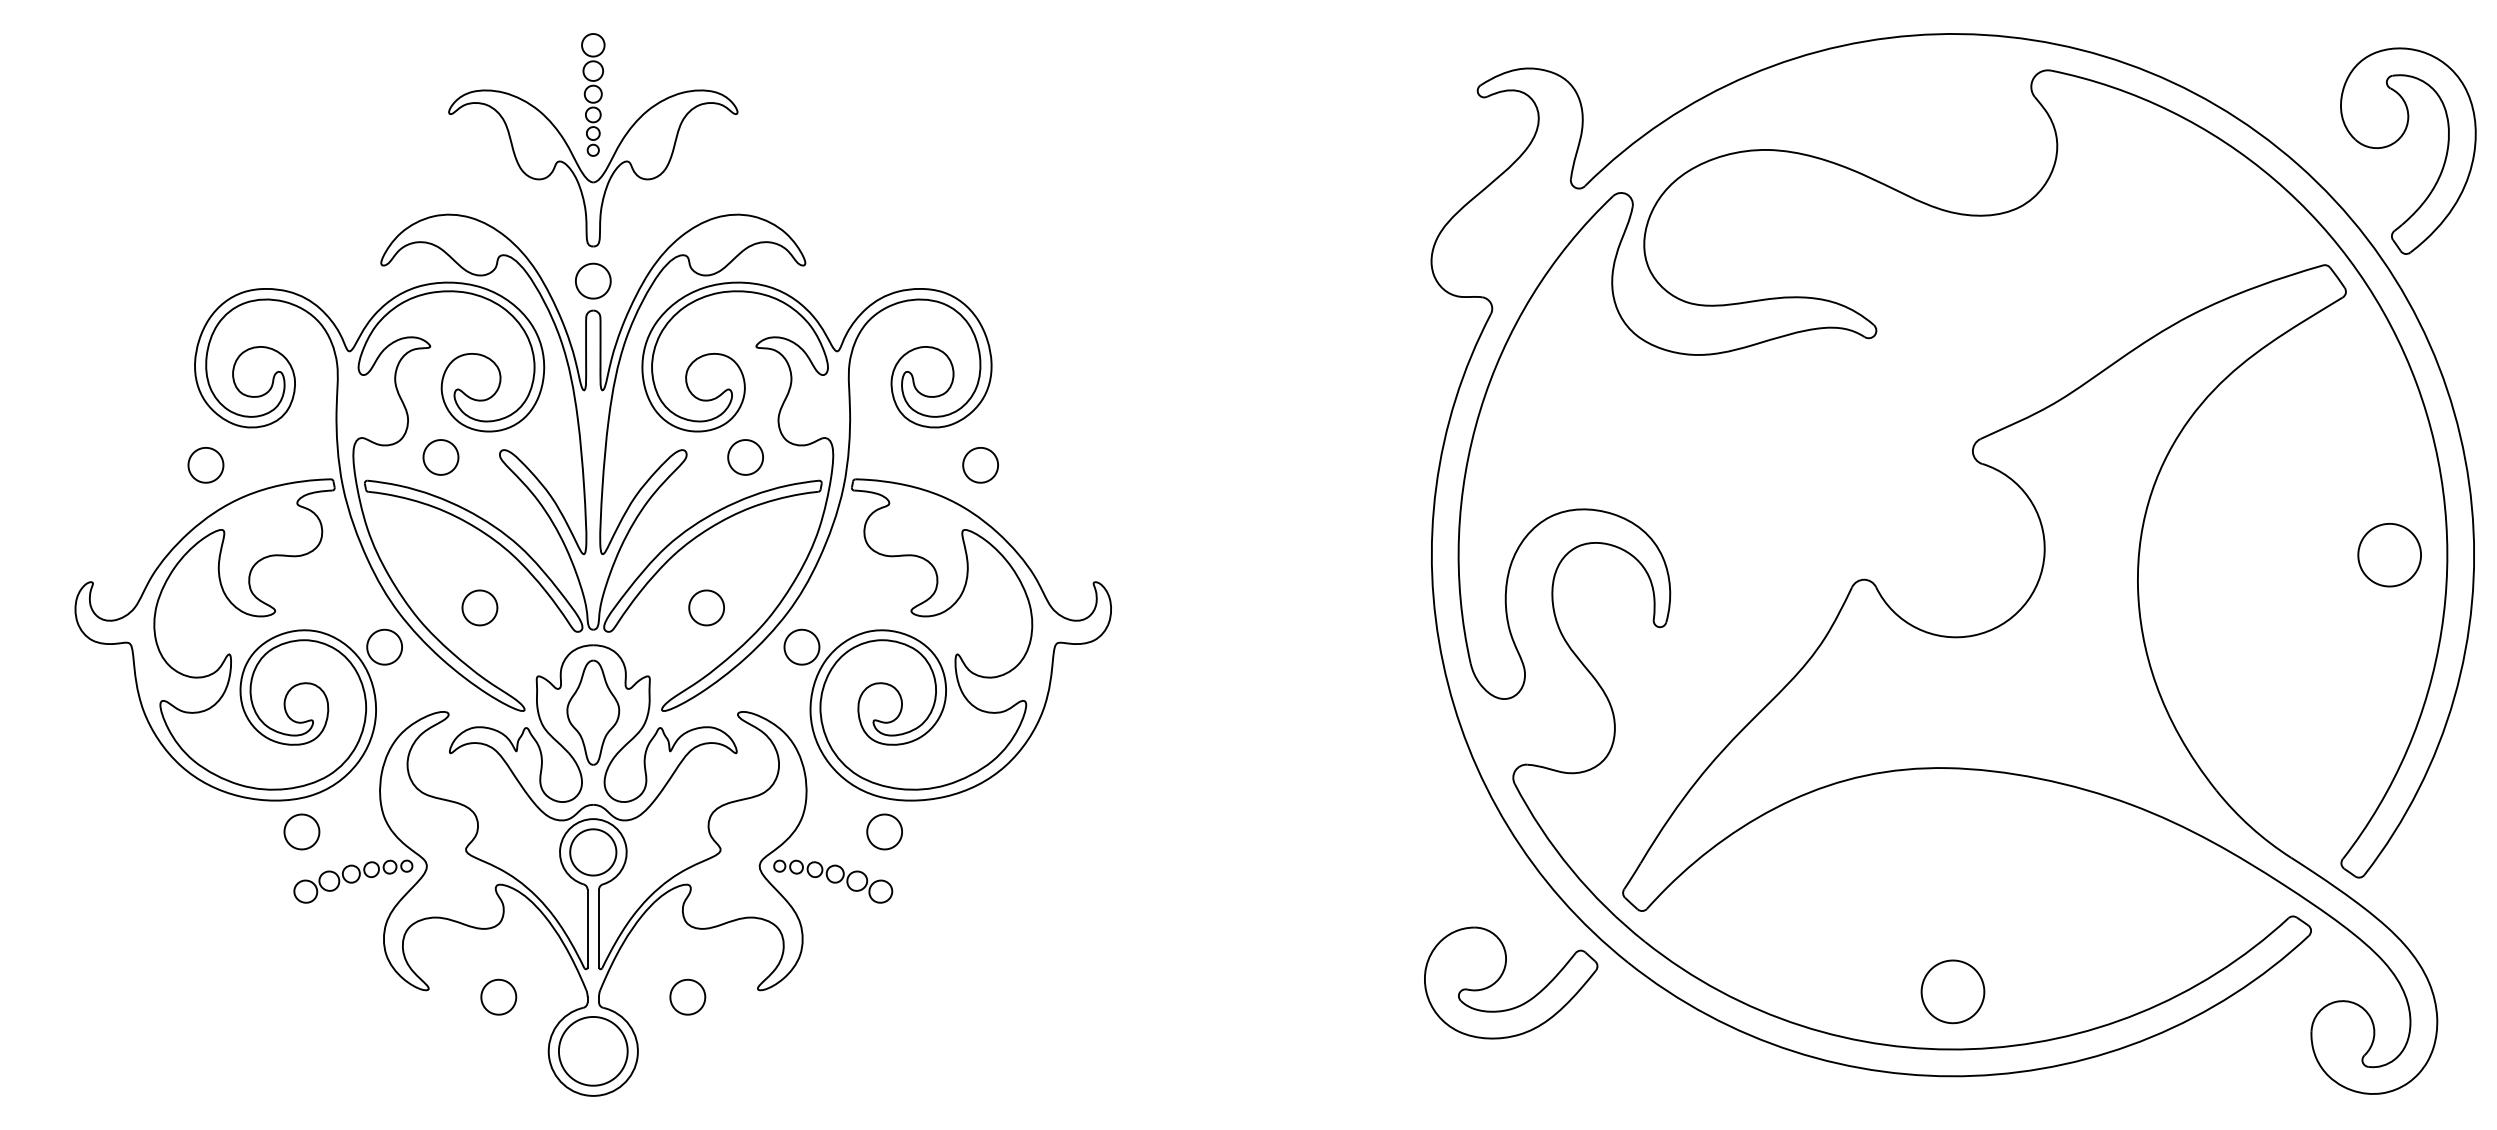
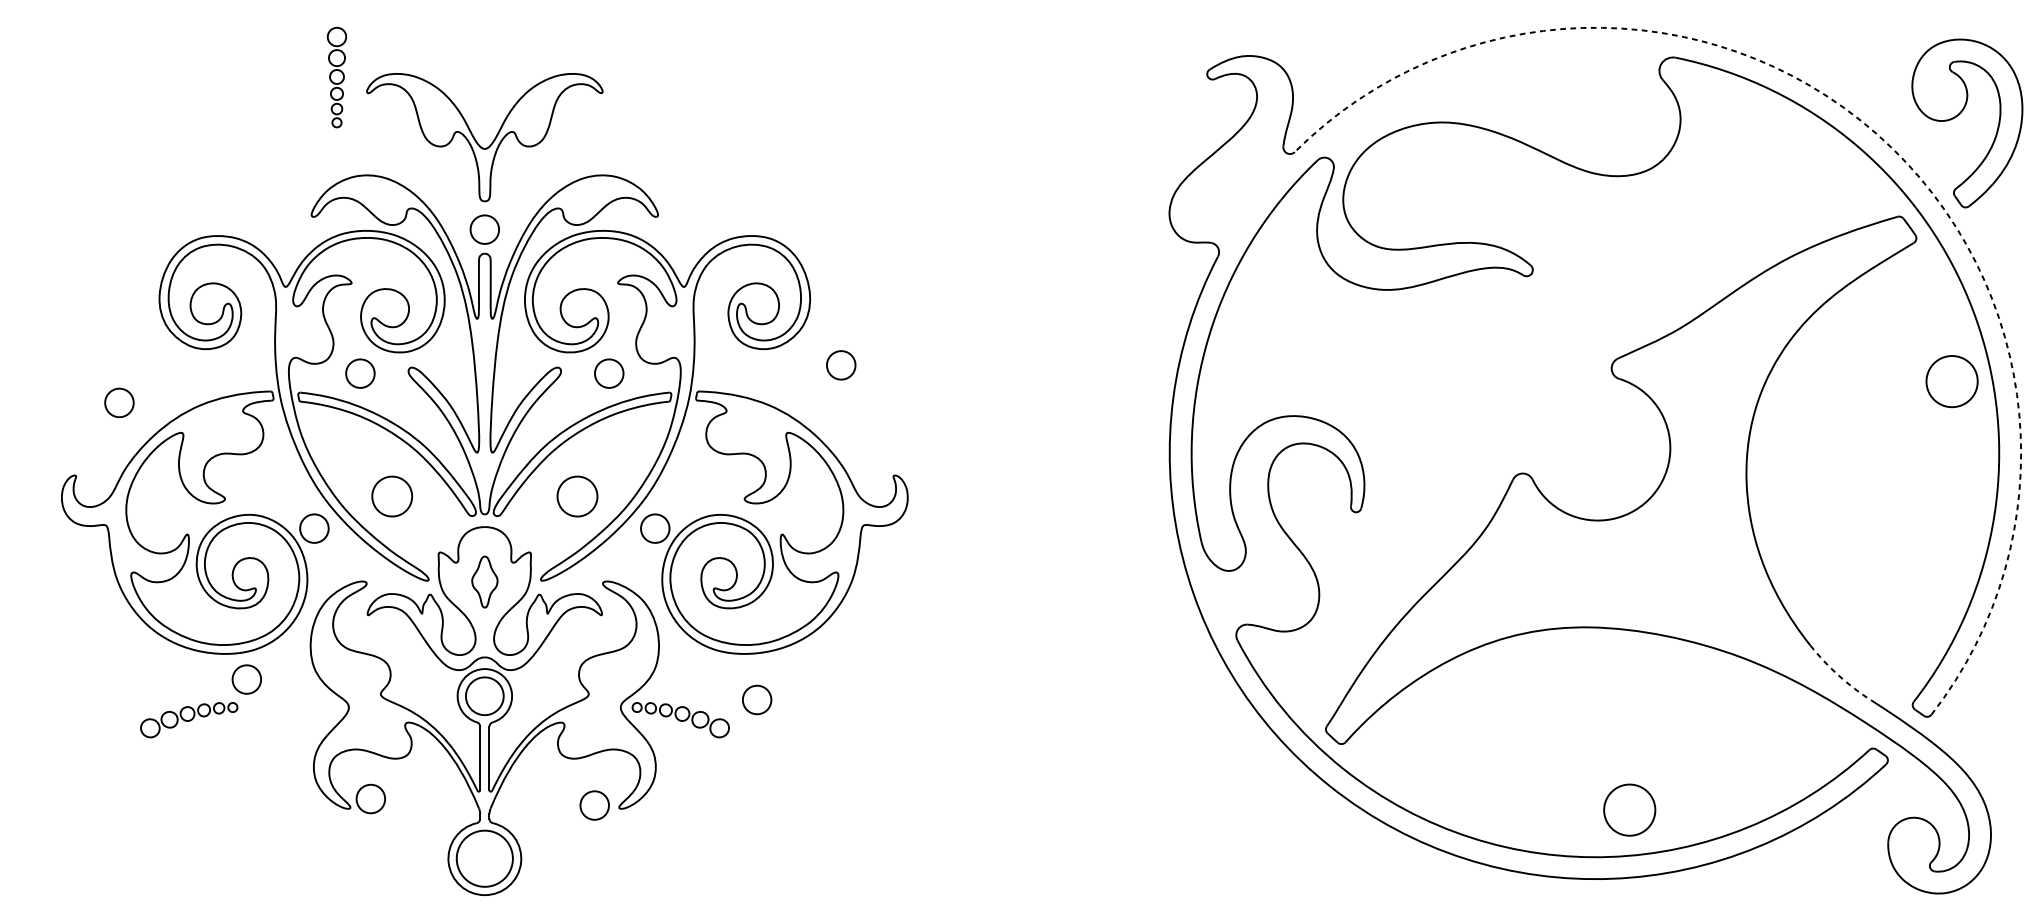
part: (593, 94) -> (337, 77), moved
arc: (2298, 164) -> (1877, 134), solid -> dashed
part: (205, 465) -> (119, 403), moved
part: (980, 465) -> (841, 365), moved
part: (2389, 555) -> (1951, 381), moved
part: (479, 607) -> (391, 496), size x1.4
part: (706, 607) -> (577, 496), size x1.4
part: (593, 712) -> (484, 581), size x0.6
arc: (2251, 827) -> (1839, 675), solid -> dashed
part: (884, 831) -> (756, 699), moved
part: (353, 881) -> (189, 720), moved
part: (1501, 977) -> (1226, 798), removed
part: (1952, 991) -> (1629, 809), moved
part: (498, 996) -> (370, 798), moved
part: (687, 996) -> (594, 804), moved

